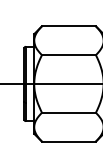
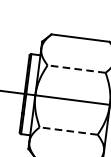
line: (68, 55) -> (76, 69), solid -> dashed
line: (68, 112) -> (68, 130), solid -> dashed

